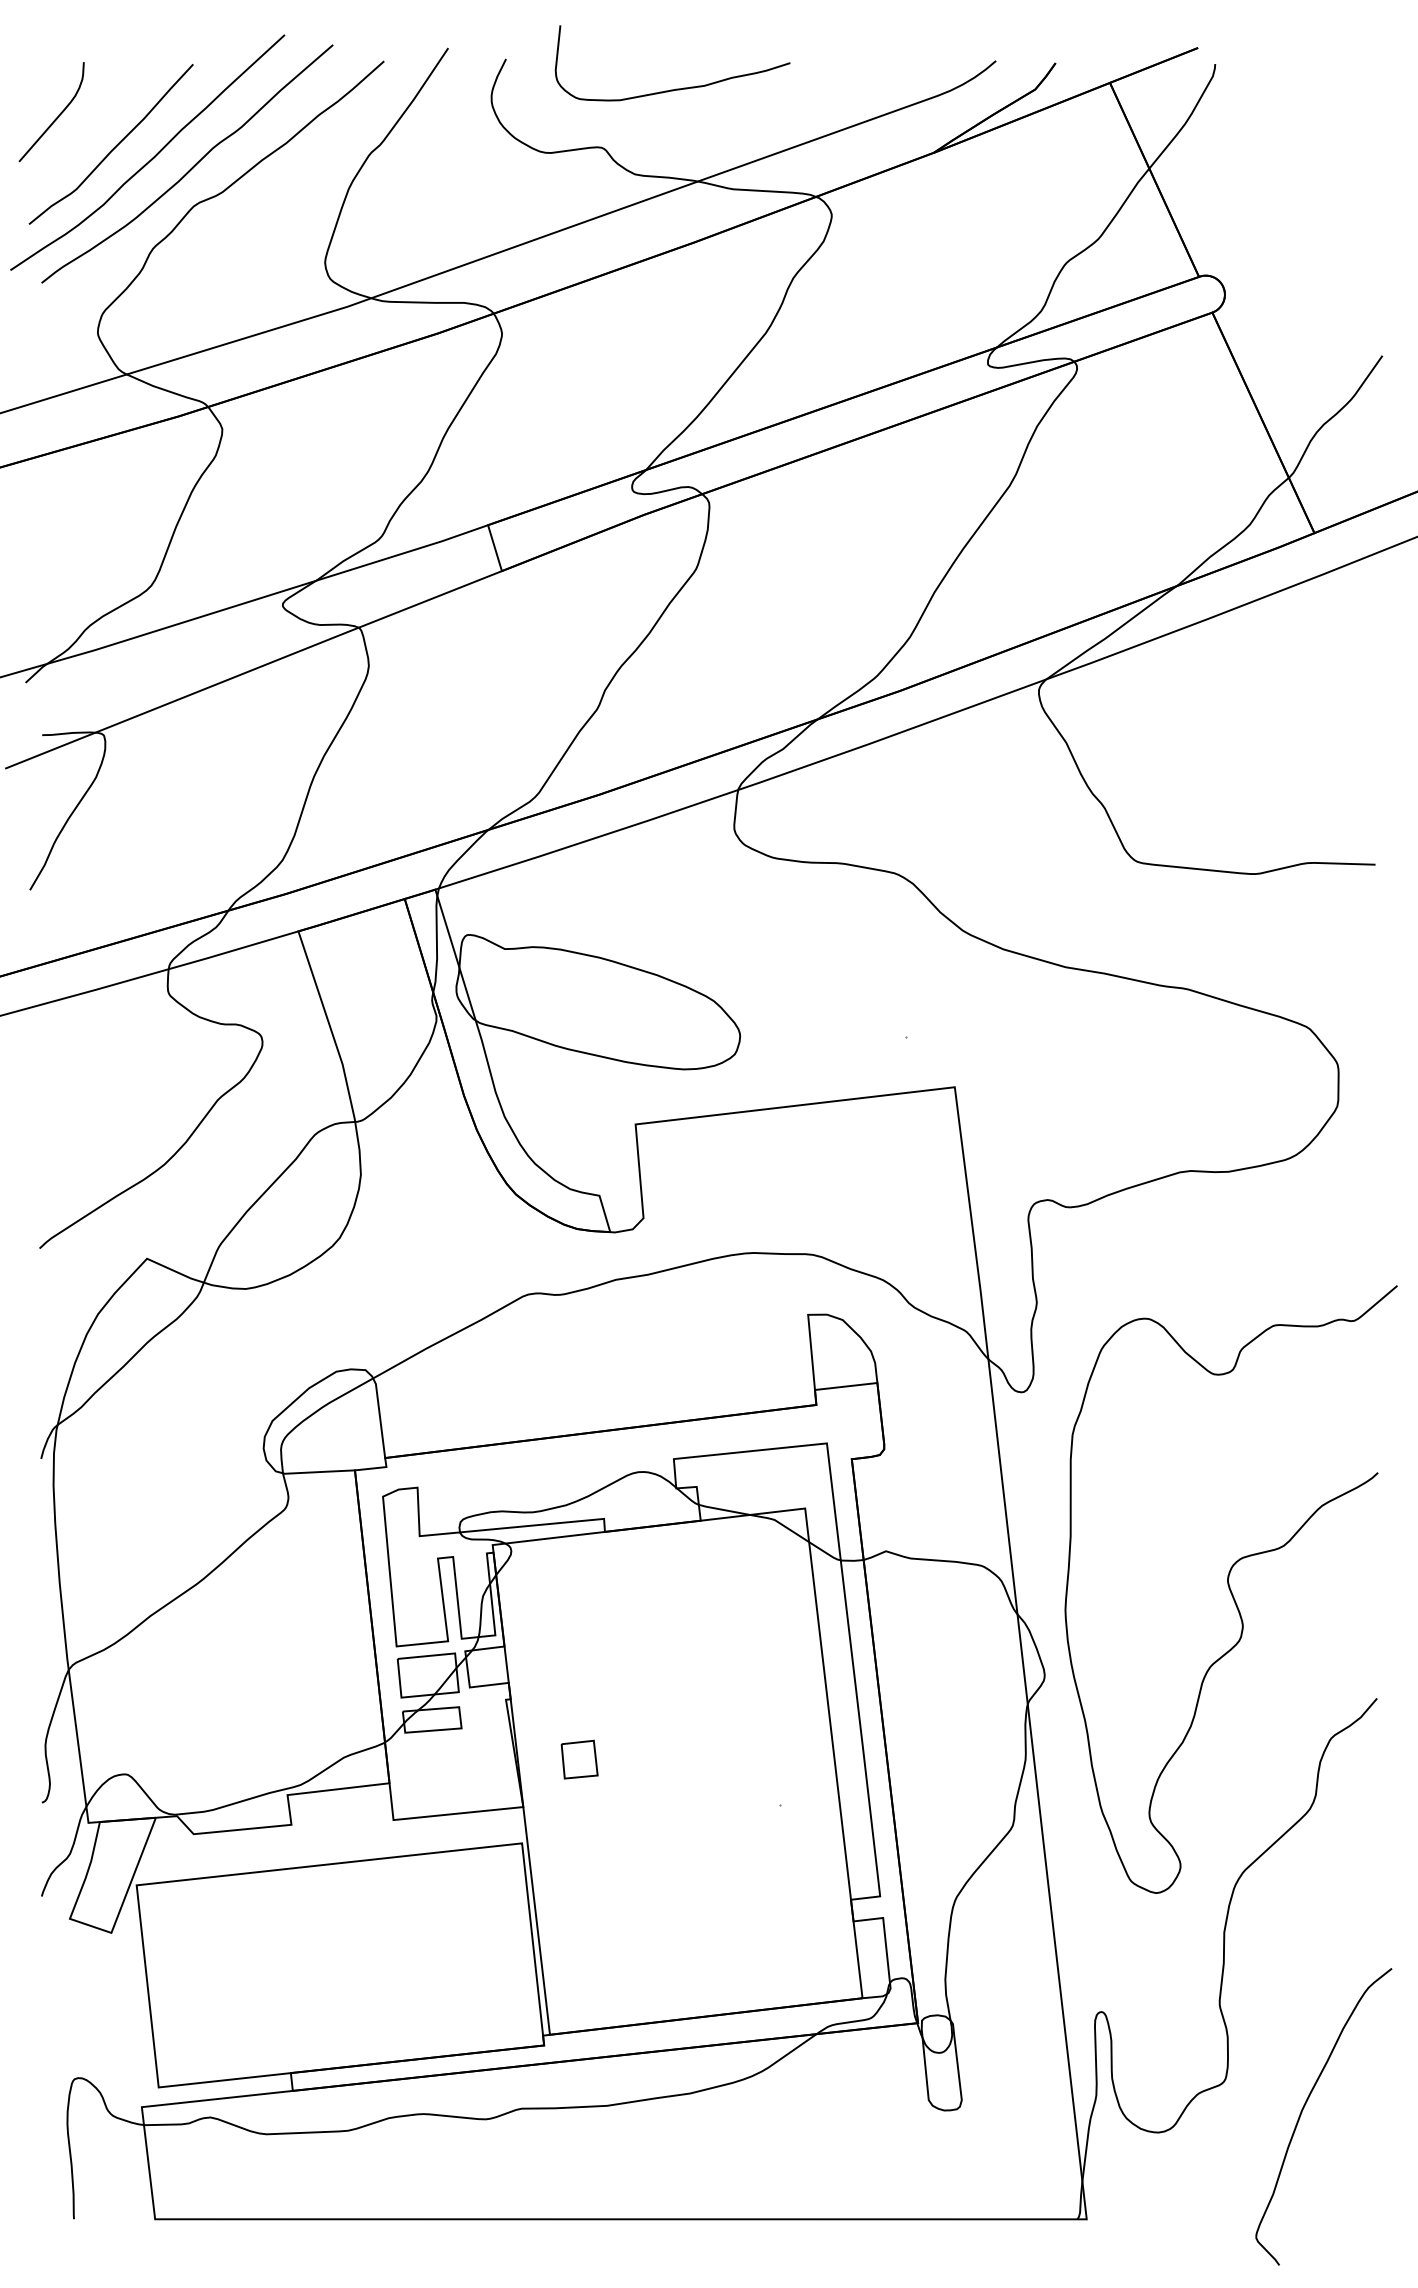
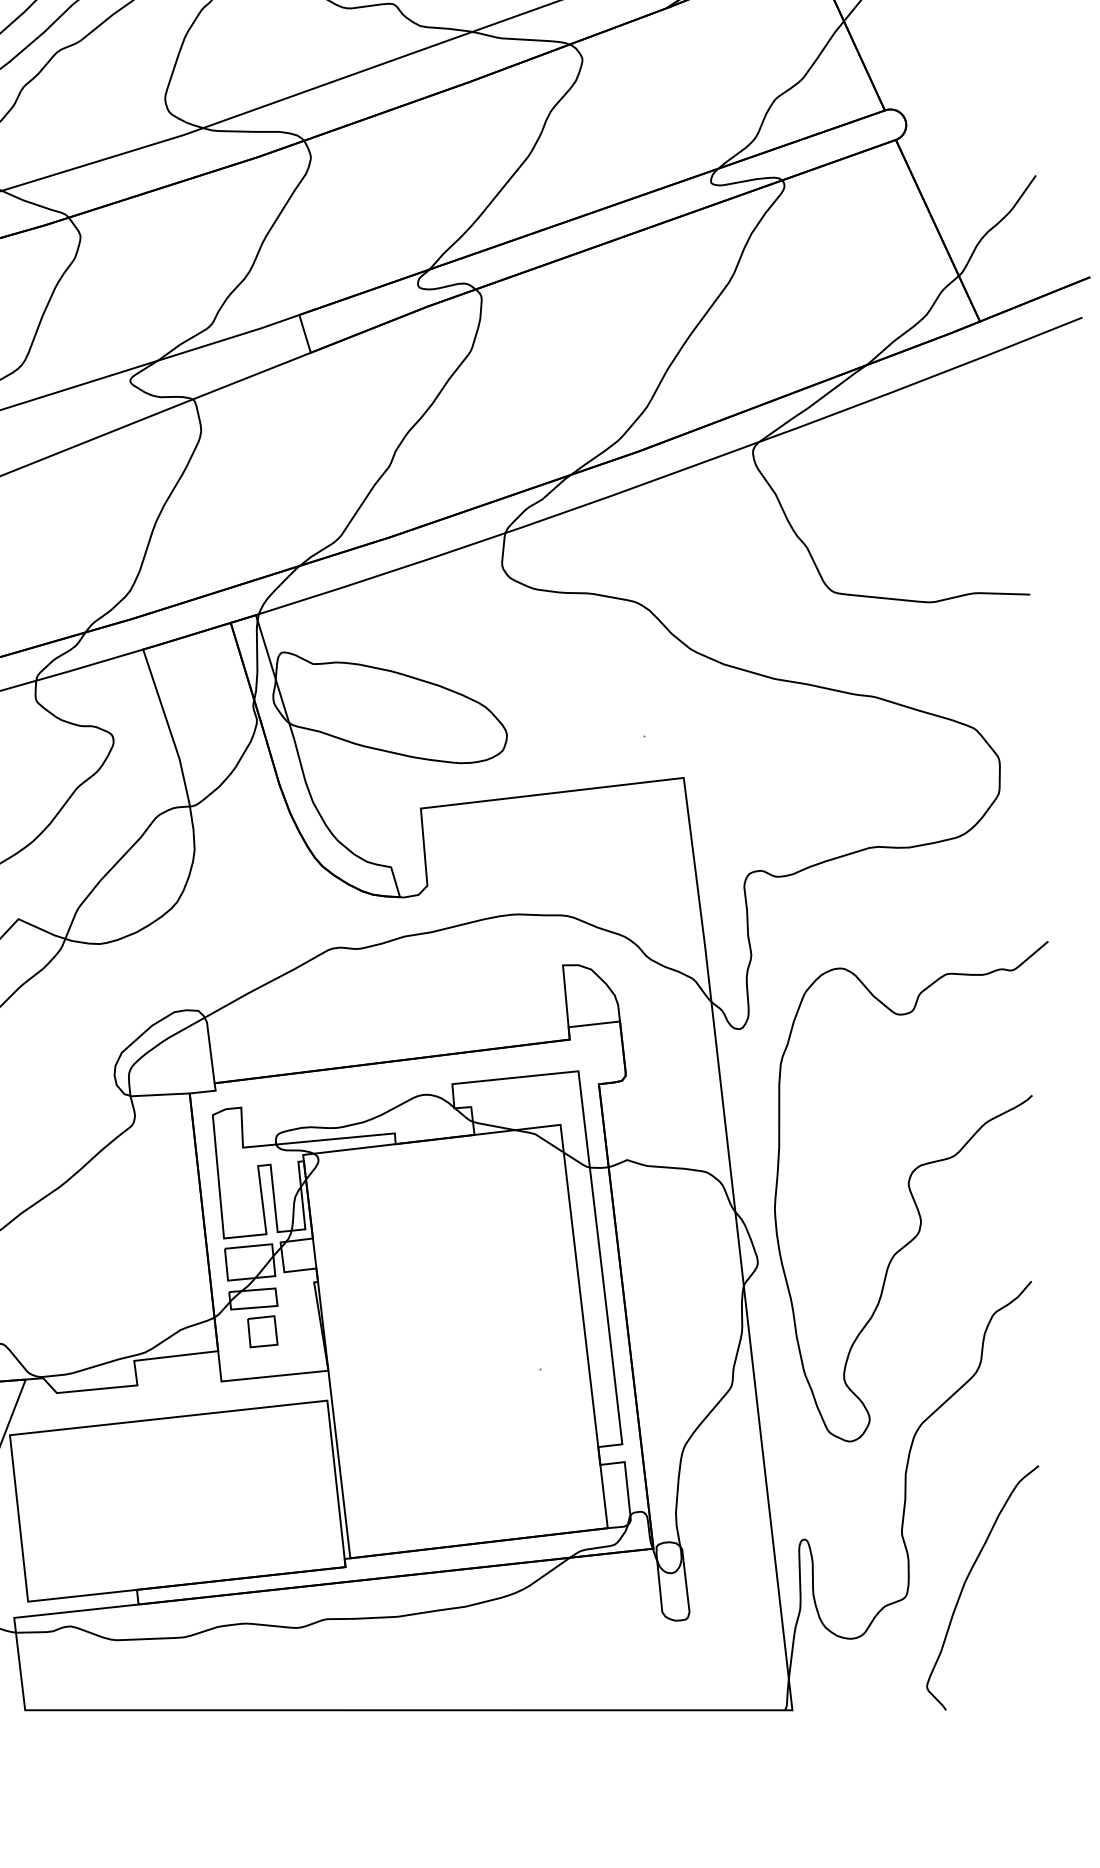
part: (579, 1759) -> (262, 1331), moved
curve: (1304, 2108) -> (966, 1581), moved

